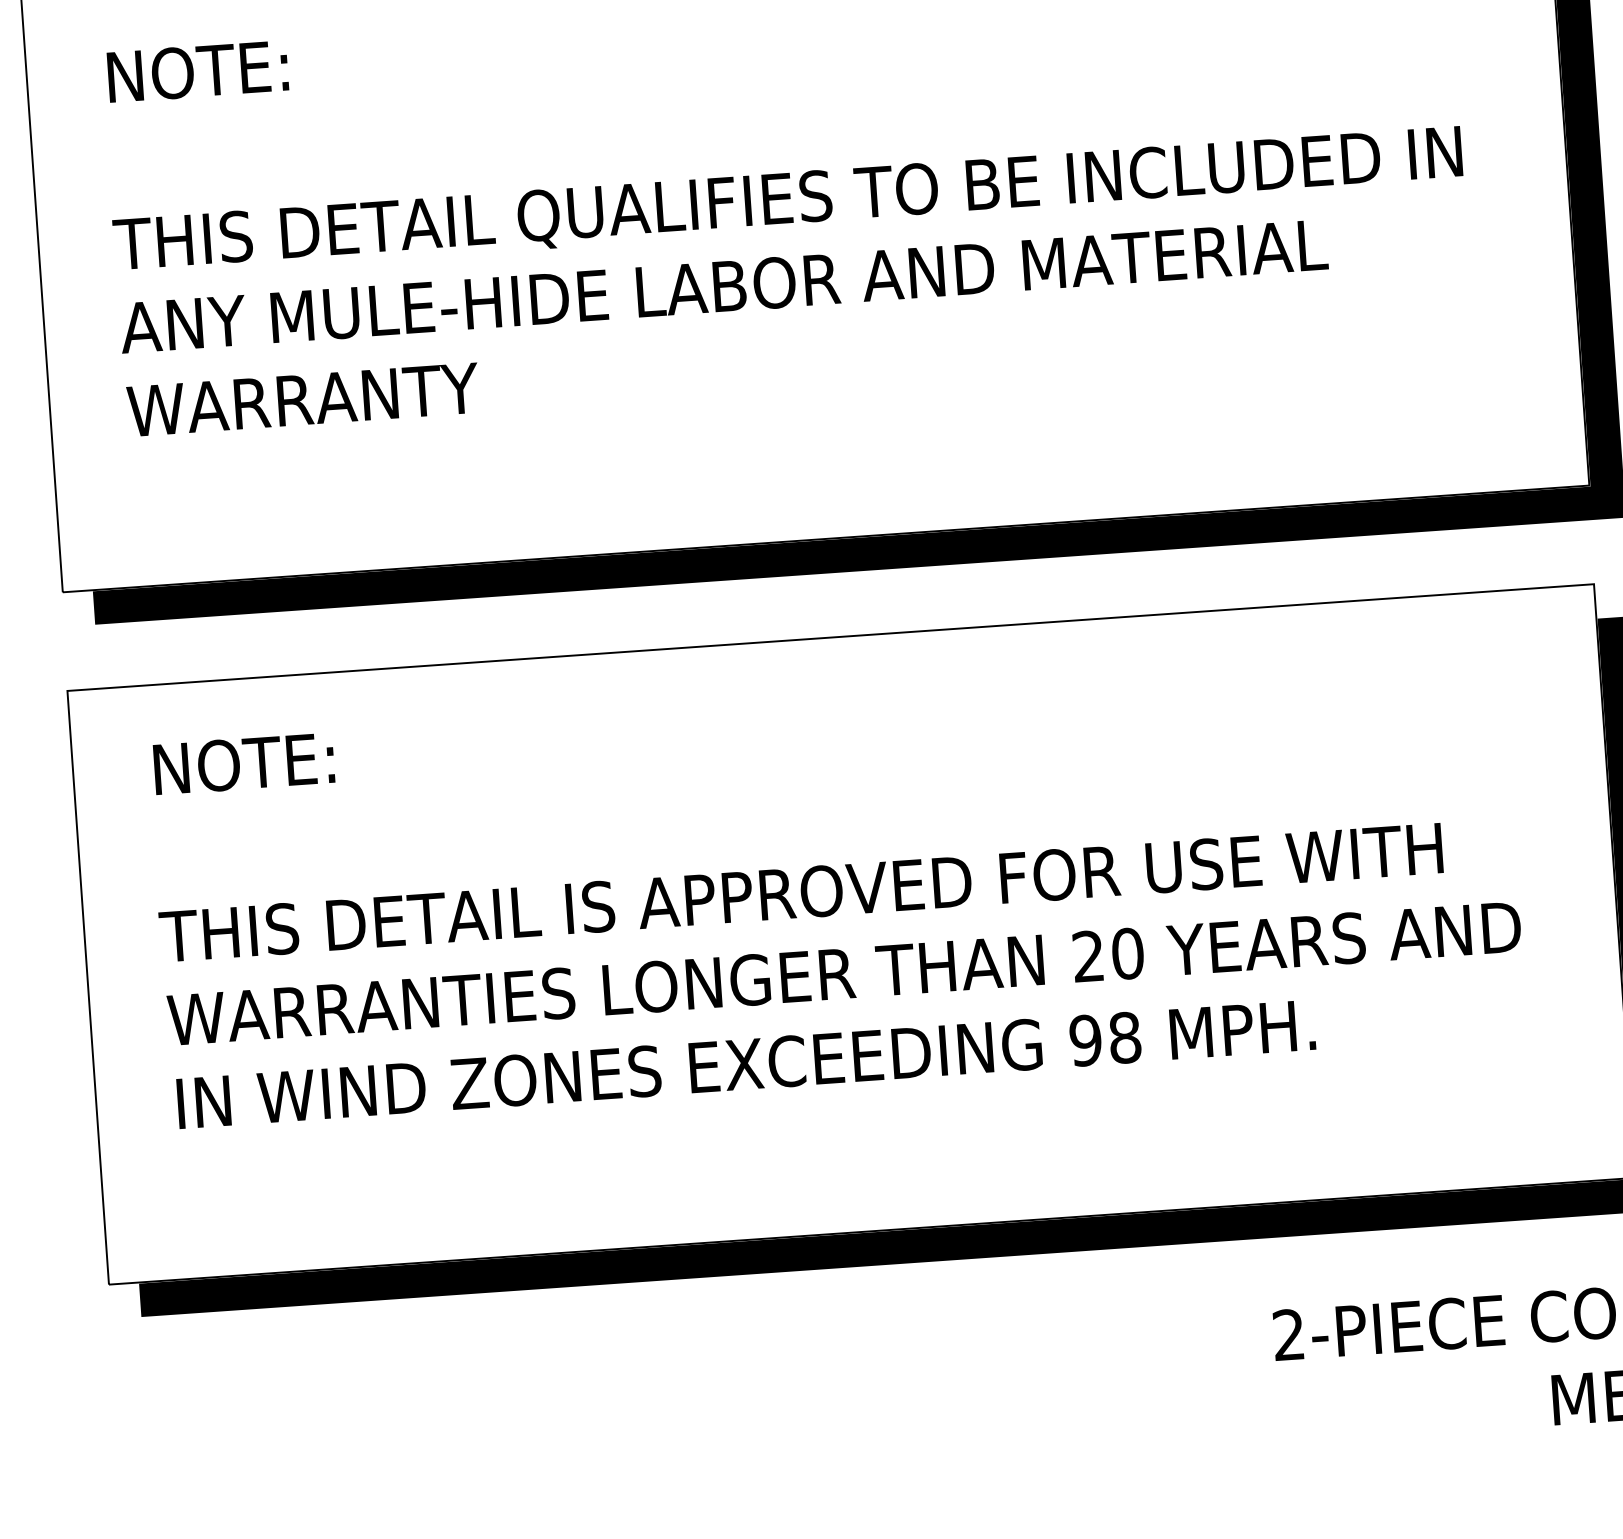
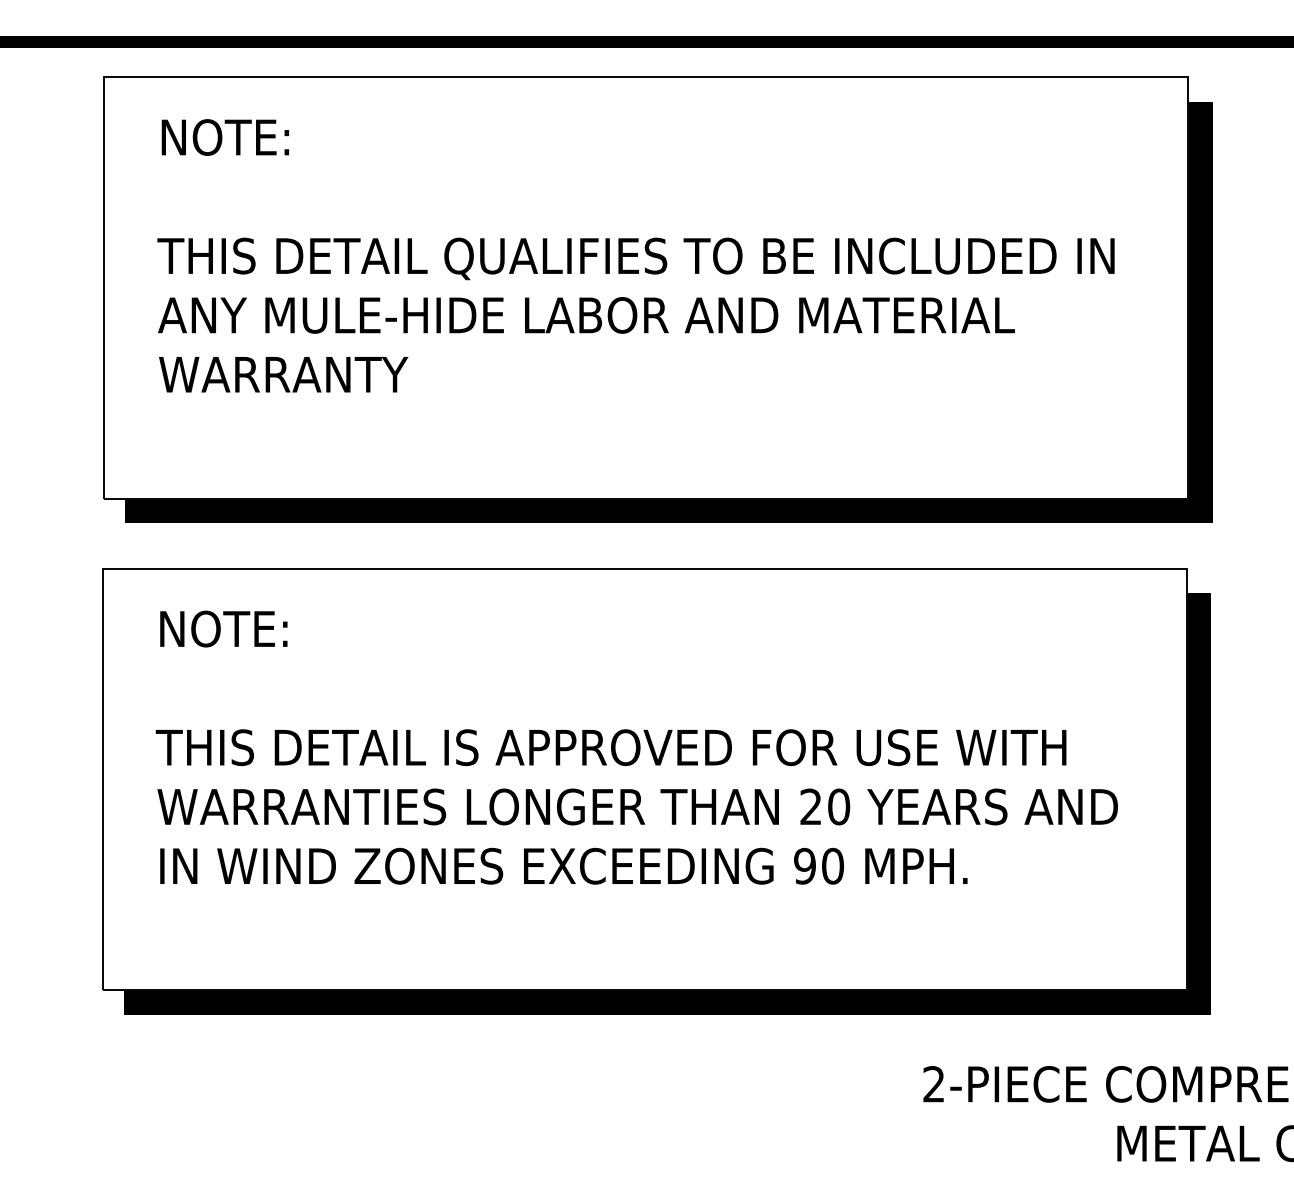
text: (1124, 1038) -> (832, 866), 98 -> 90

